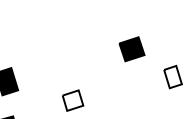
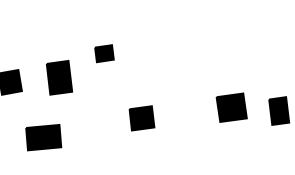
part: (131, 49) -> (231, 107), moved
part: (36, 57) -> (104, 53), added
fill: (173, 76) -> (279, 110), added
fill: (72, 100) -> (141, 118), added

